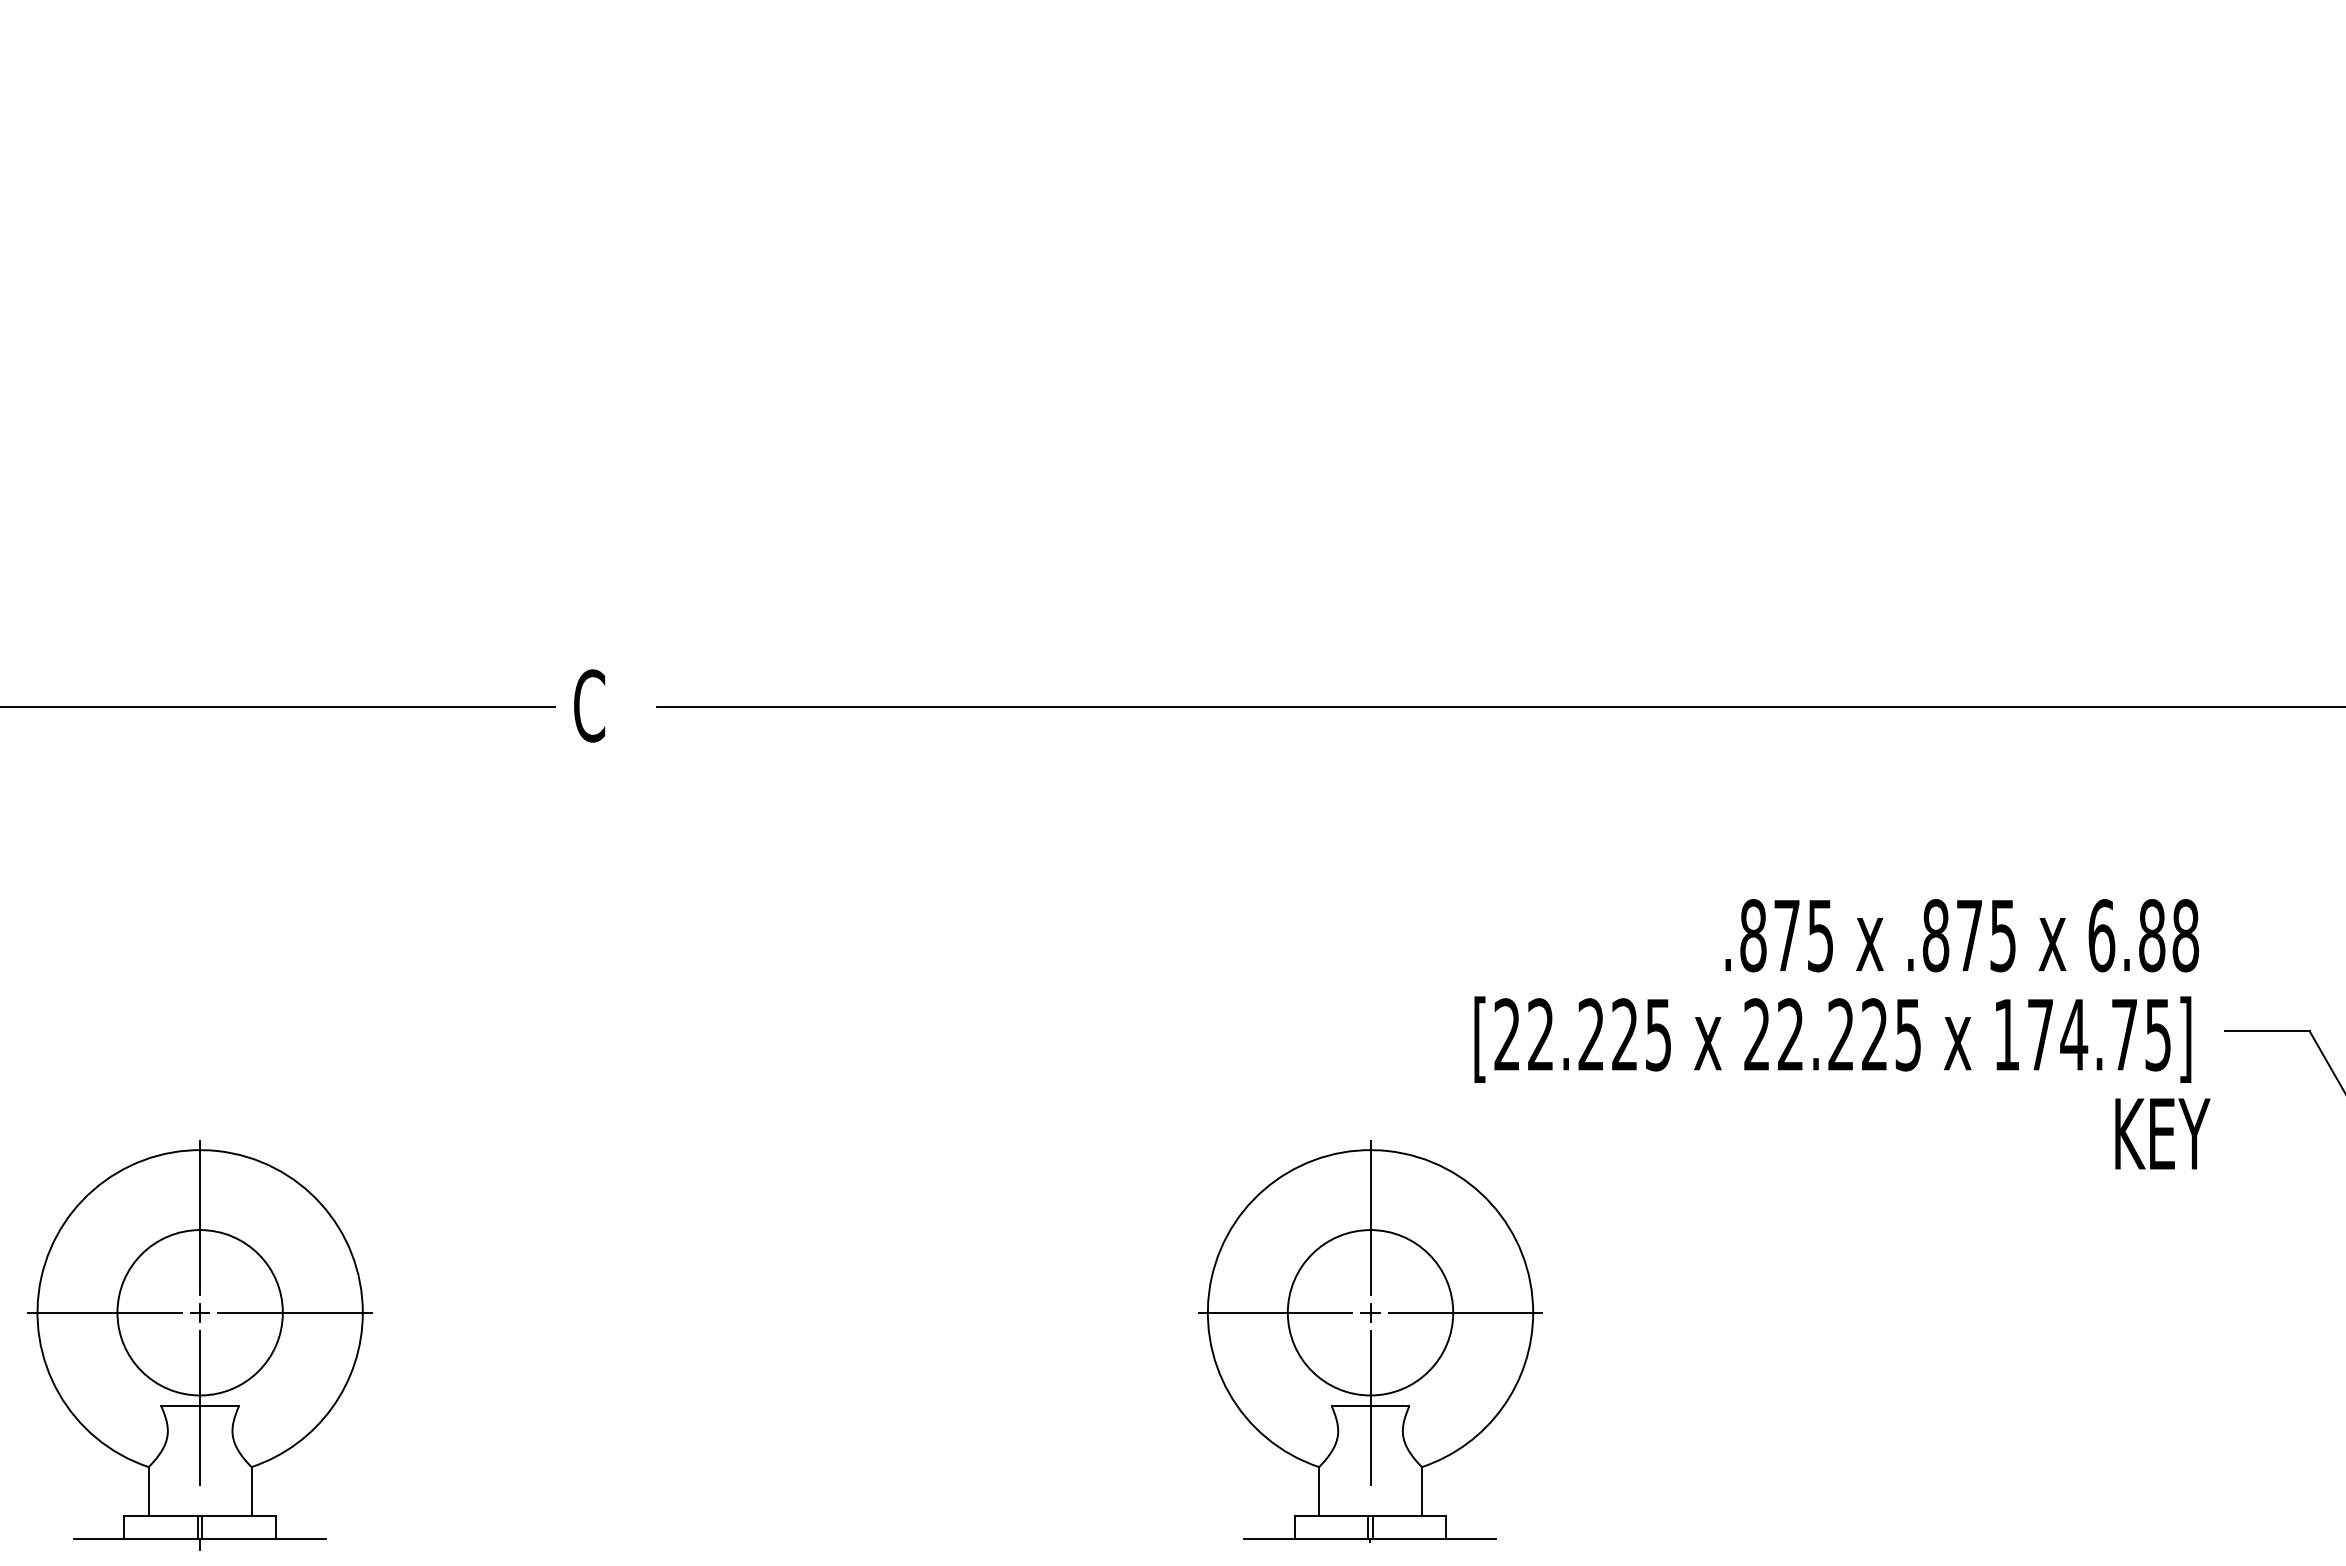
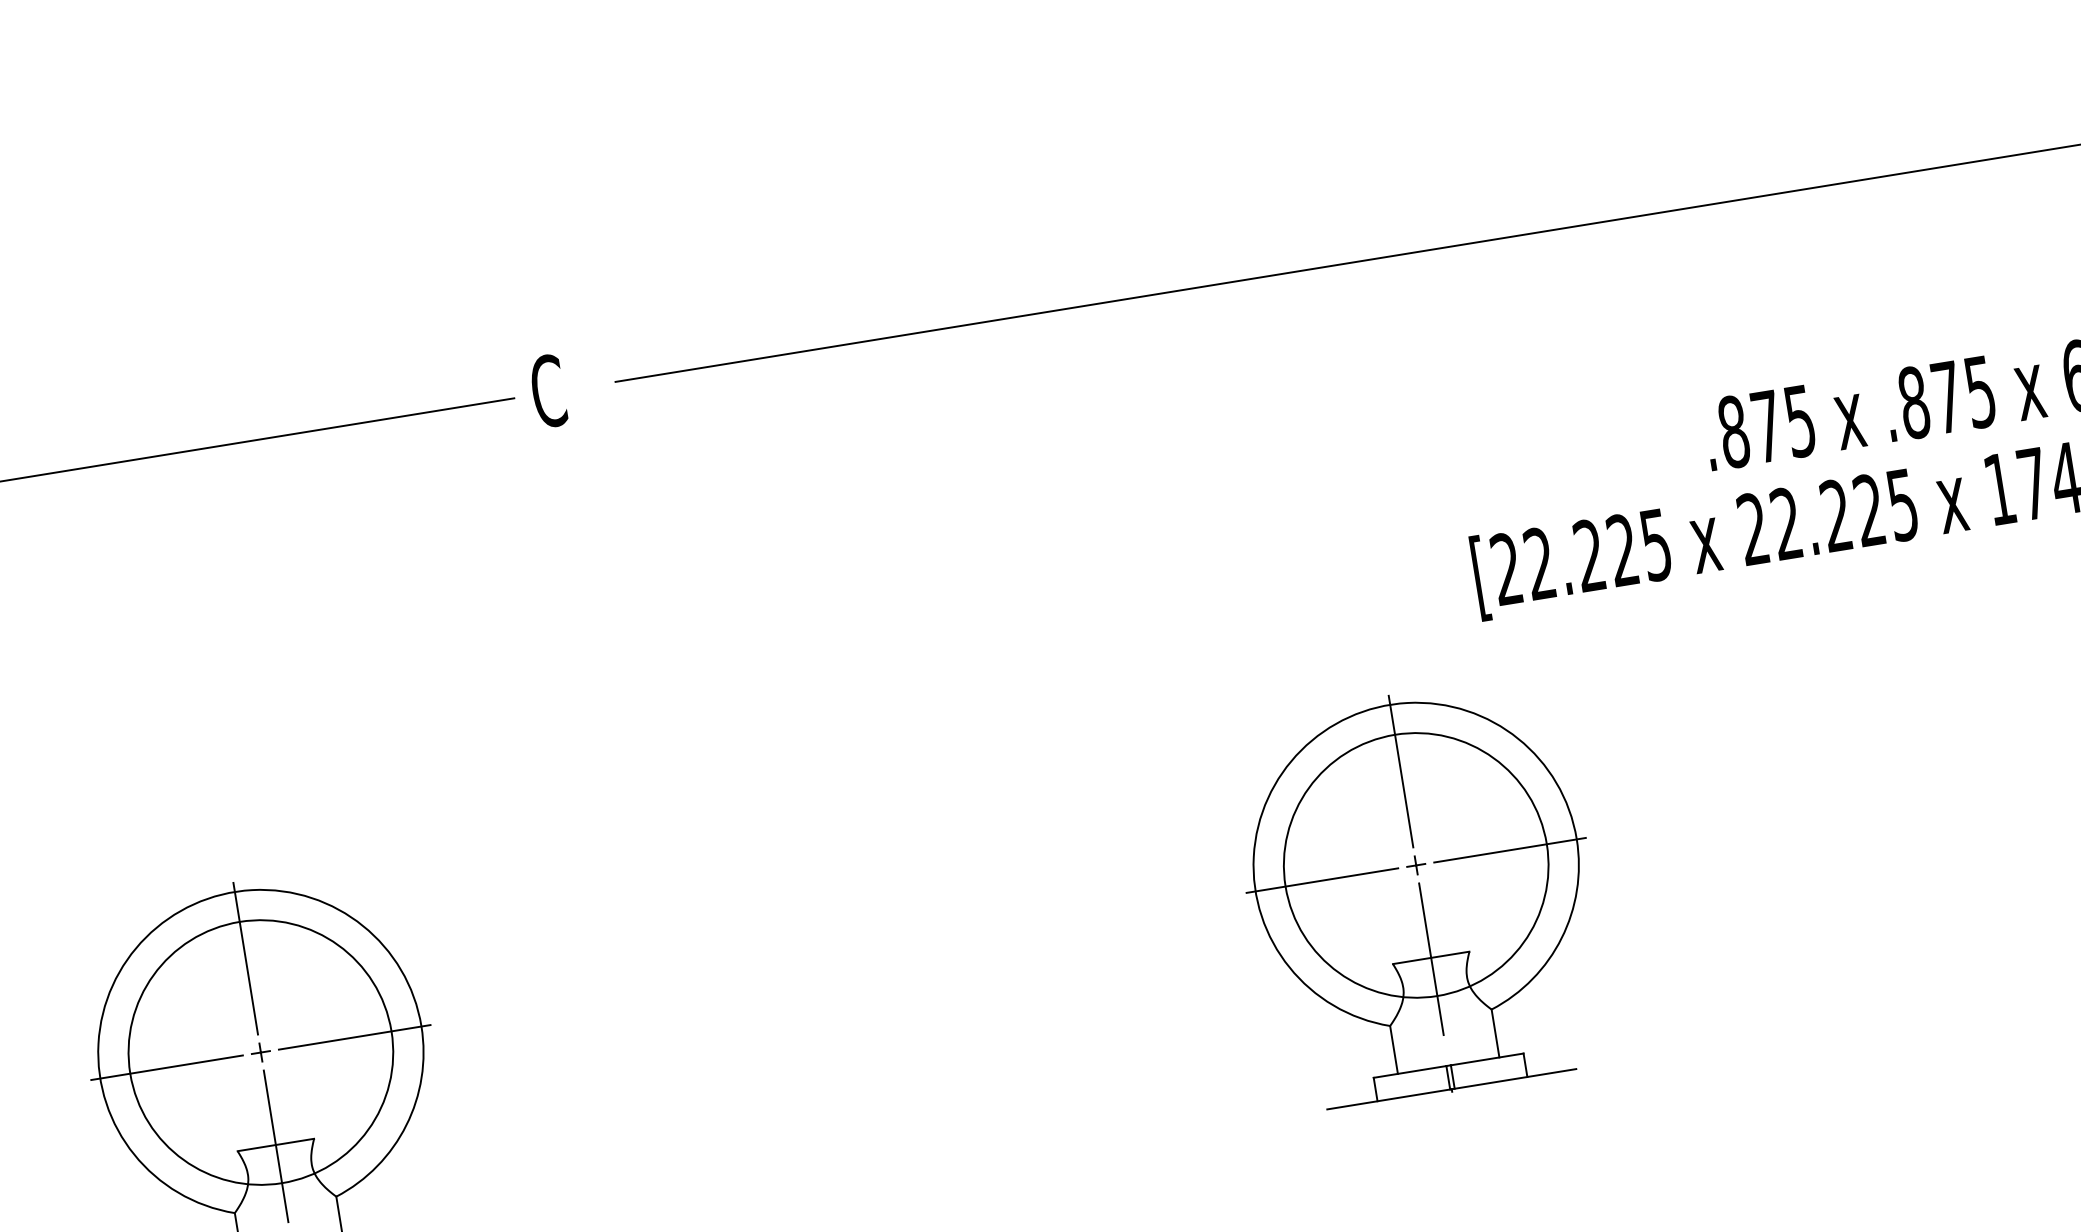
circle: (199, 1312) -> (260, 1052), size x1.6
circle: (1370, 1312) -> (1416, 865), size x1.6

